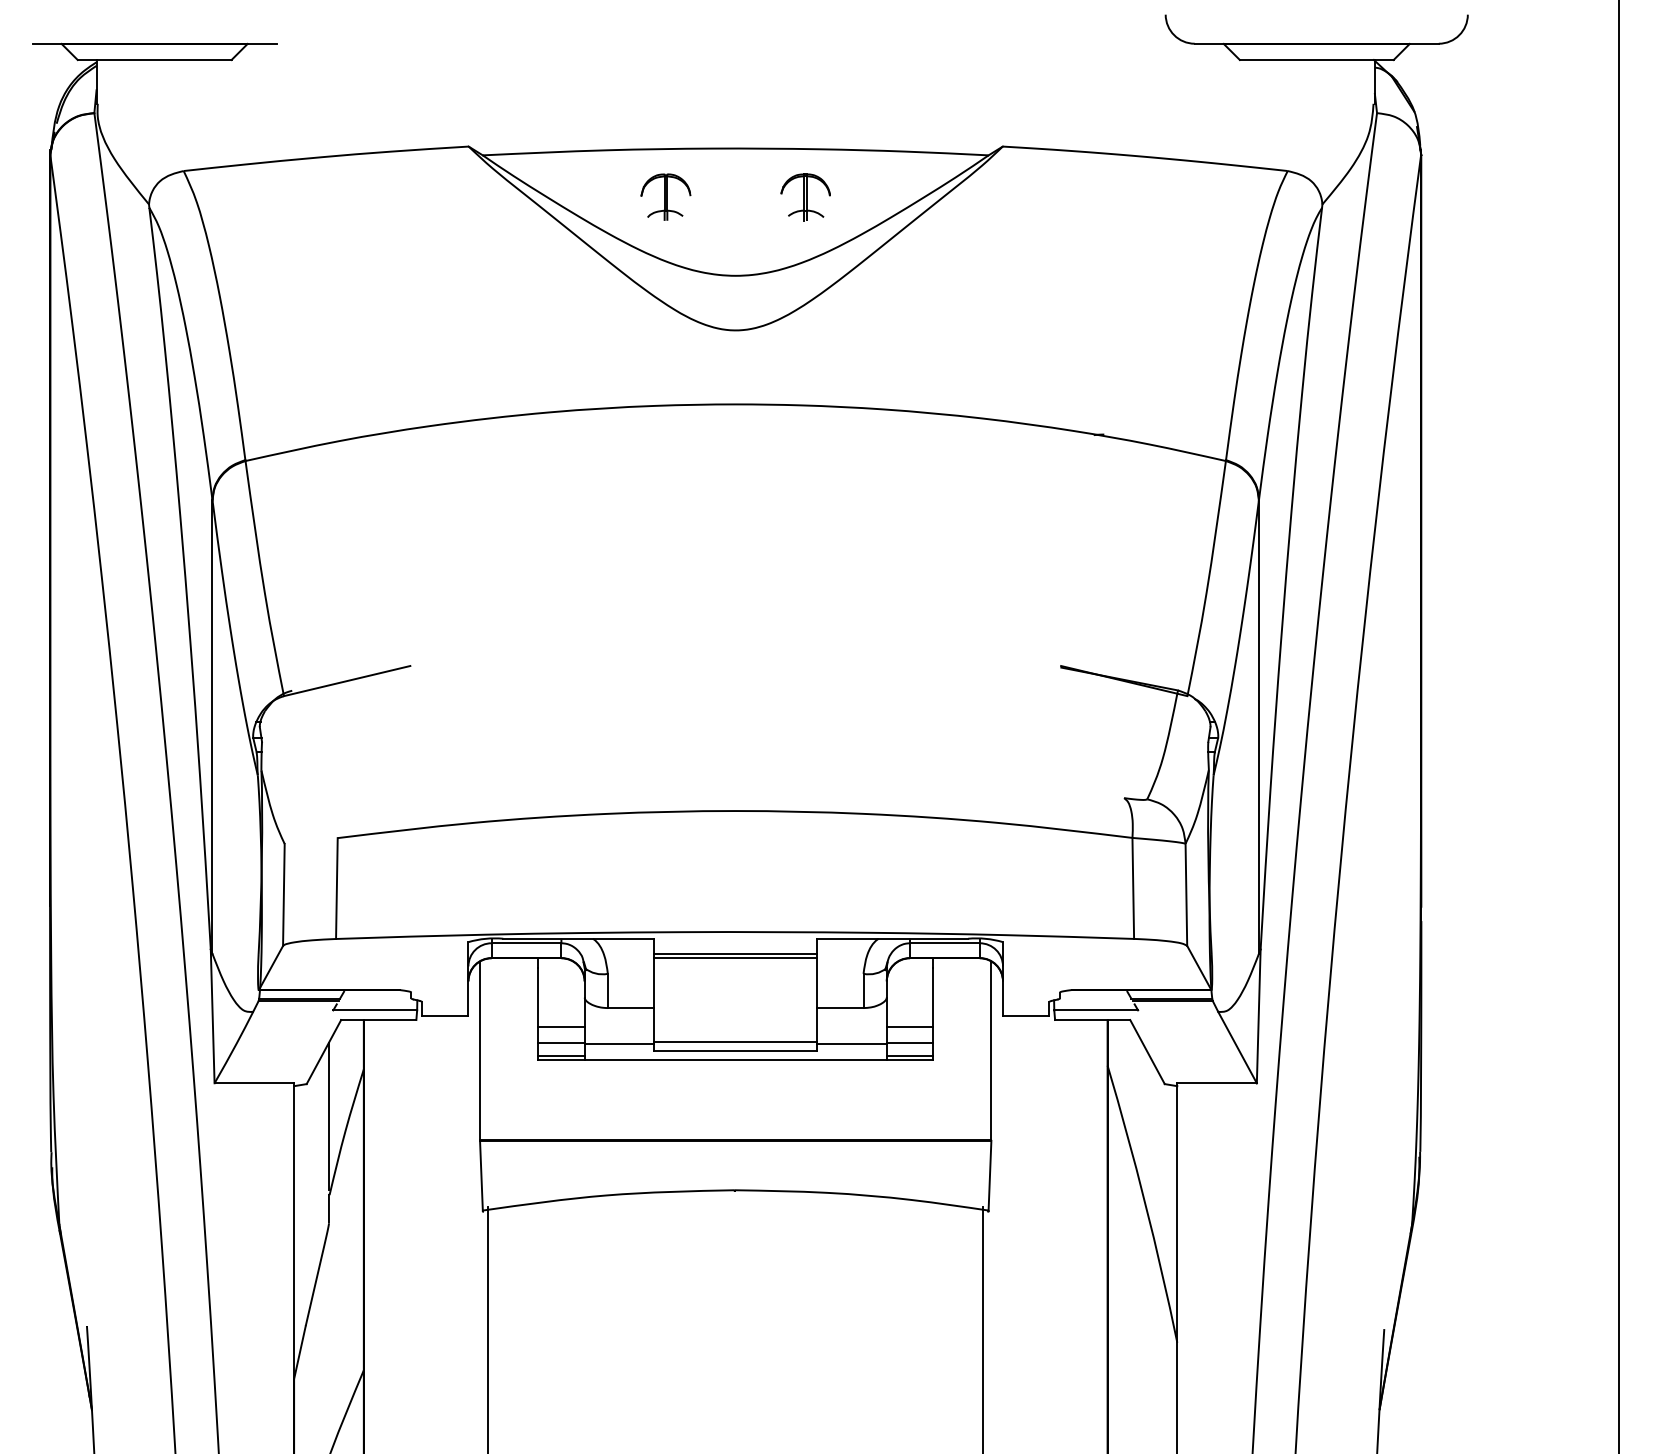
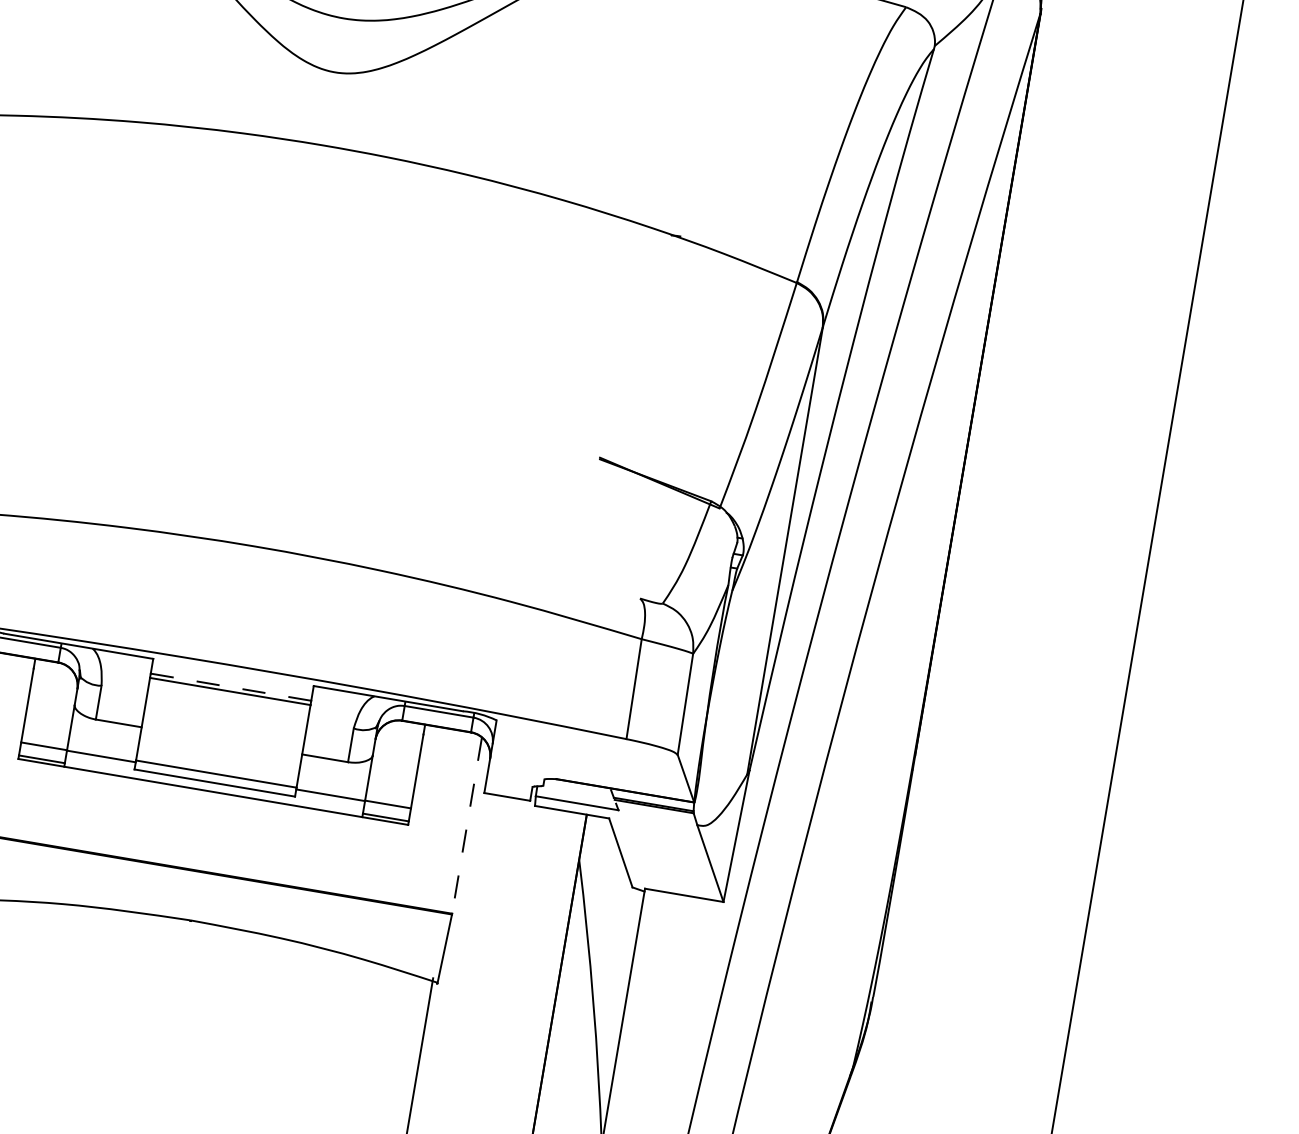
line: (736, 953) -> (231, 687), solid -> dashed
line: (561, 1027) -> (46, 730), removed
line: (909, 1027) -> (390, 789), removed
line: (991, 1051) -> (467, 826), solid -> dashed

